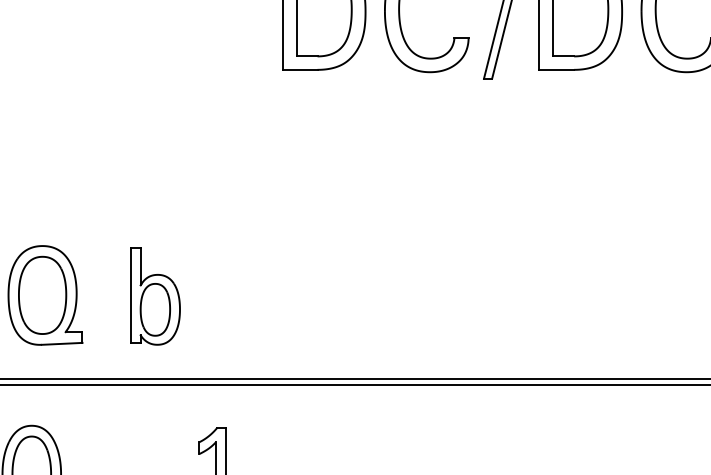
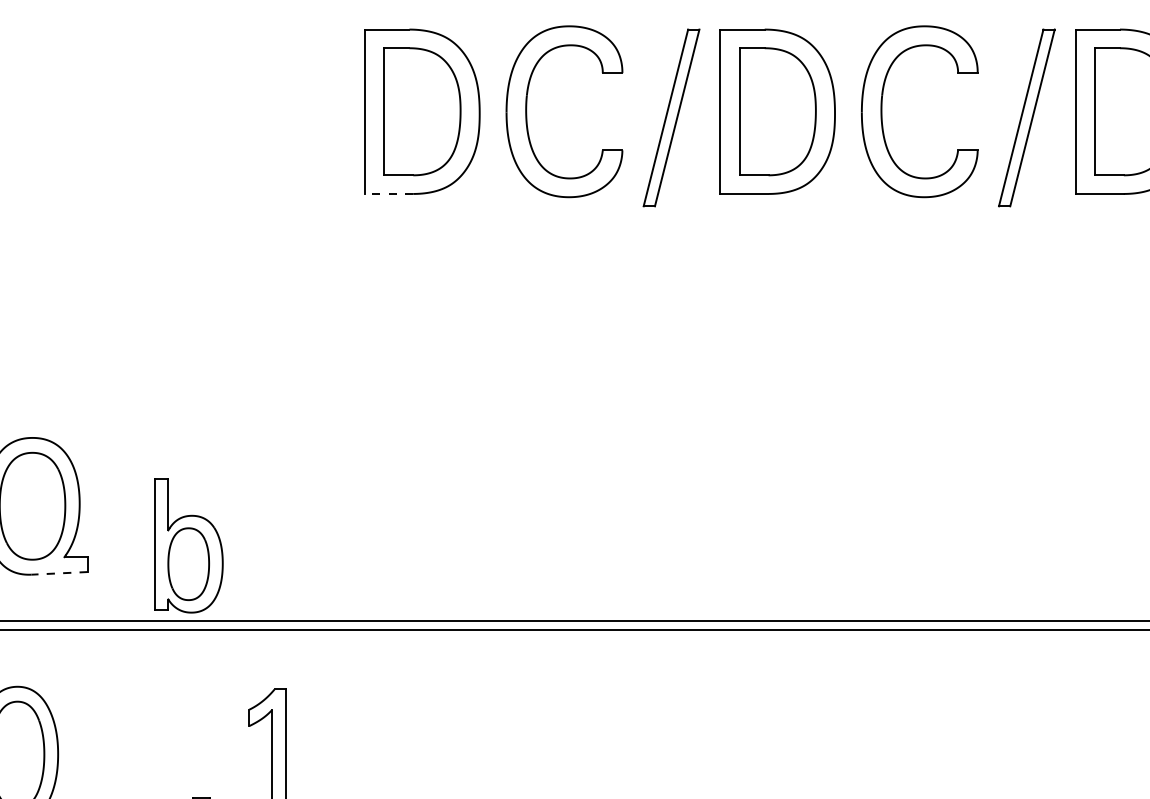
line: (299, 69) -> (388, 193), solid -> dashed
part: (155, 296) -> (188, 545), moved
line: (62, 343) -> (59, 573), solid -> dashed

